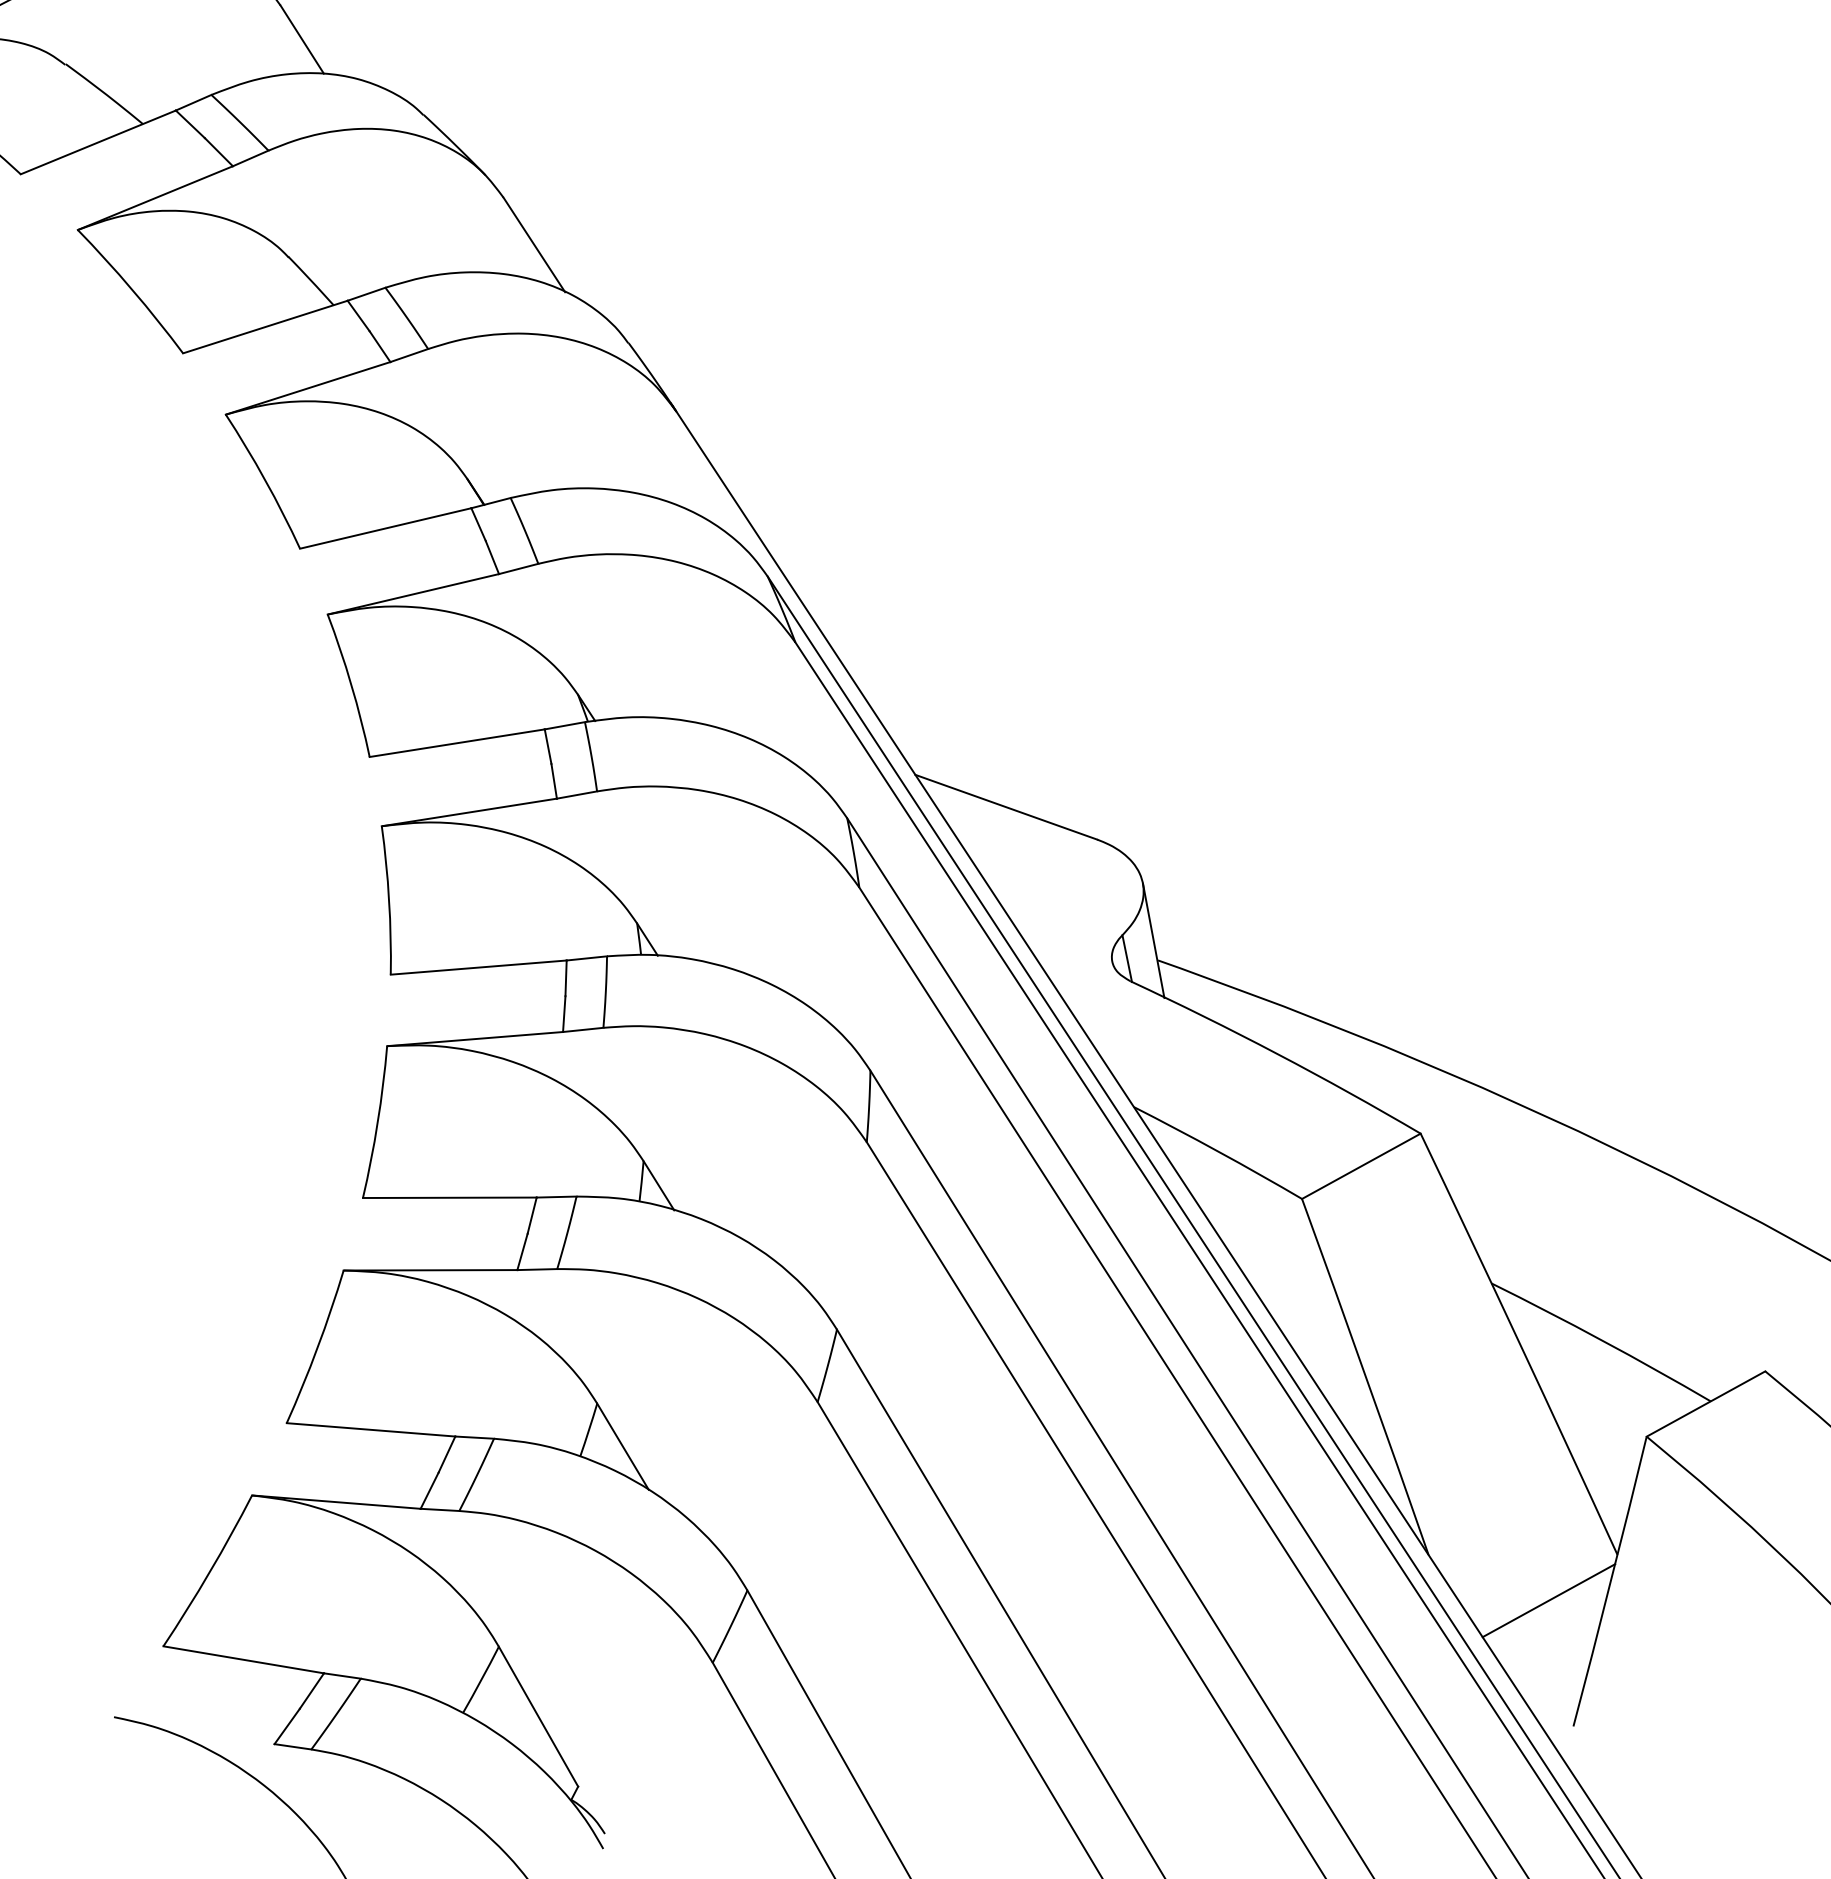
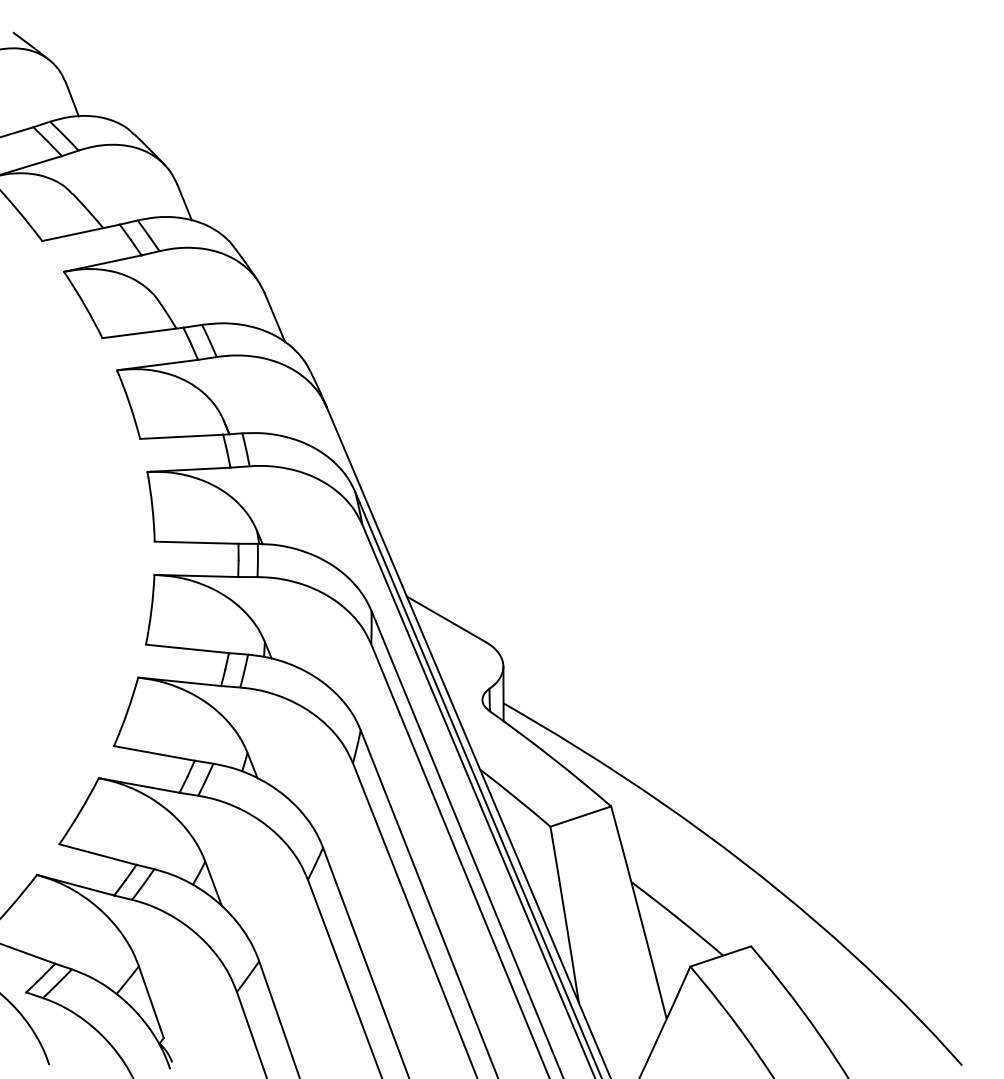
line: (1548, 1600) -> (630, 1034), removed

